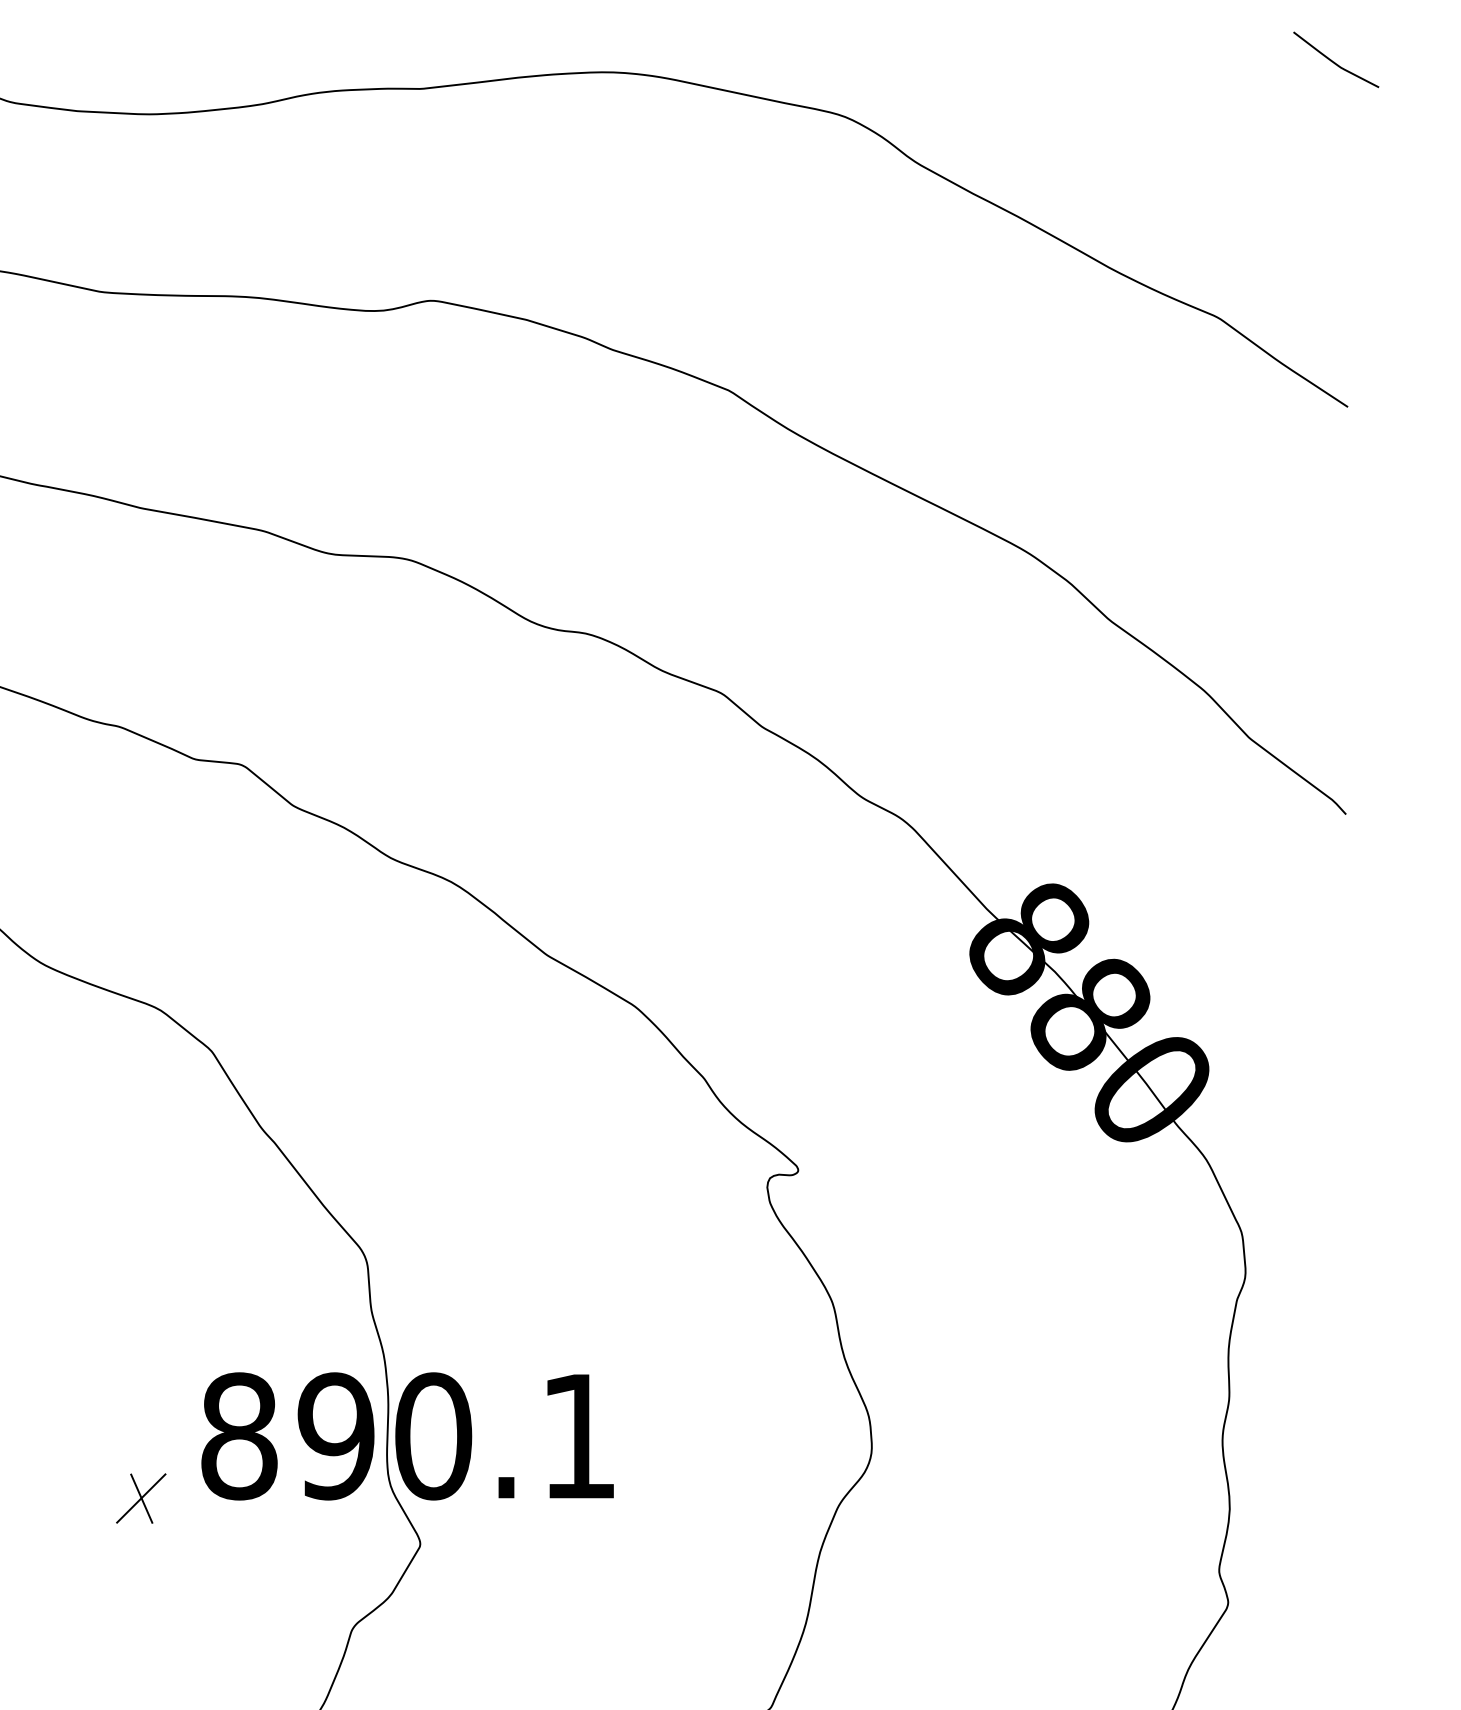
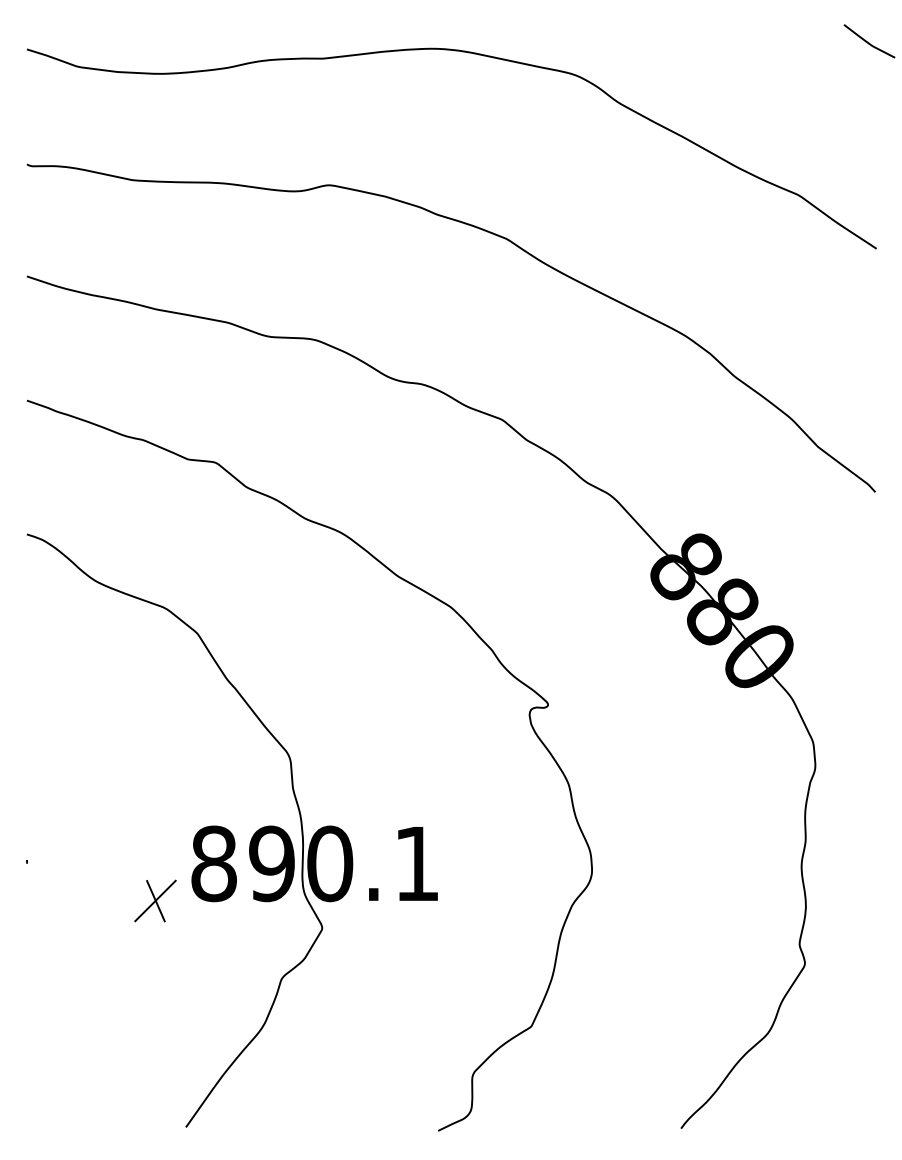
part: (141, 1497) -> (155, 900), size x1.4

